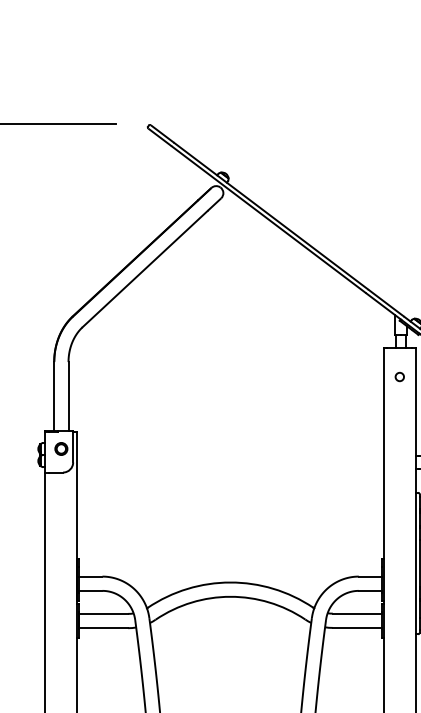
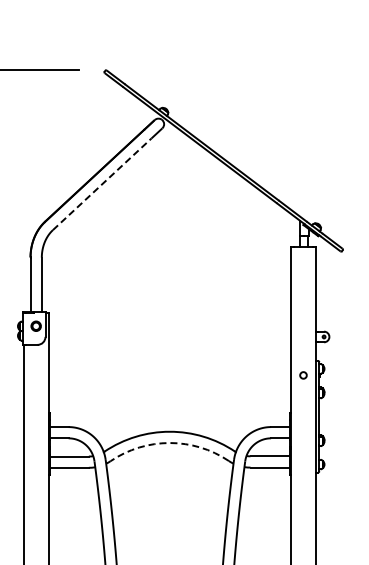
line: (145, 268) -> (102, 183), solid -> dashed
circle: (399, 377) -> (303, 375), moved
arc: (230, 597) -> (169, 443), solid -> dashed

